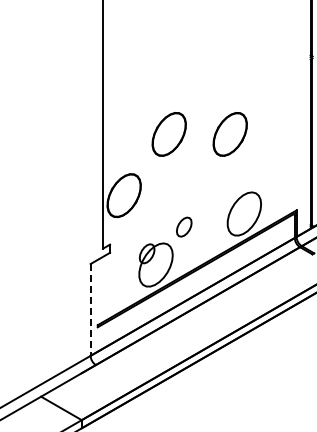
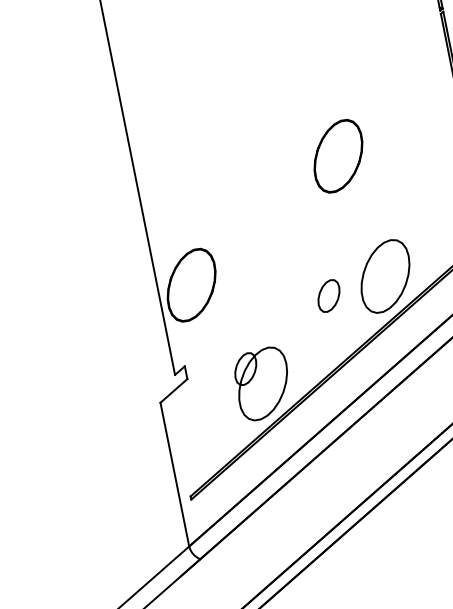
part: (168, 134) -> (241, 175), removed
part: (184, 226) -> (329, 294), moved
line: (90, 309) -> (174, 473), dashed -> solid

